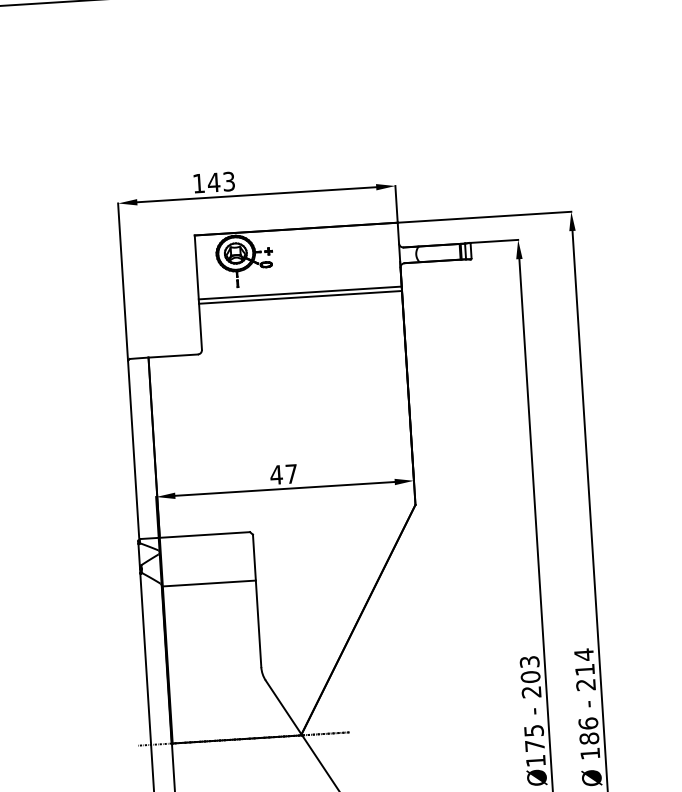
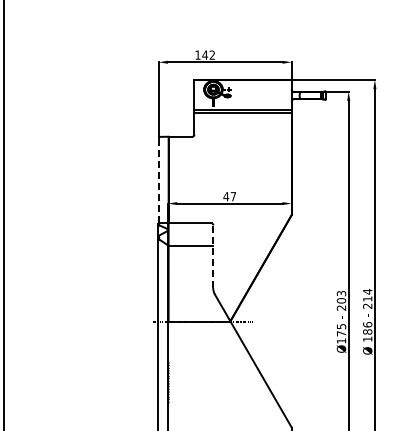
text: (229, 182) -> (212, 55), 143 -> 142
line: (132, 448) -> (158, 179), solid -> dashed
line: (257, 601) -> (213, 256), solid -> dashed

